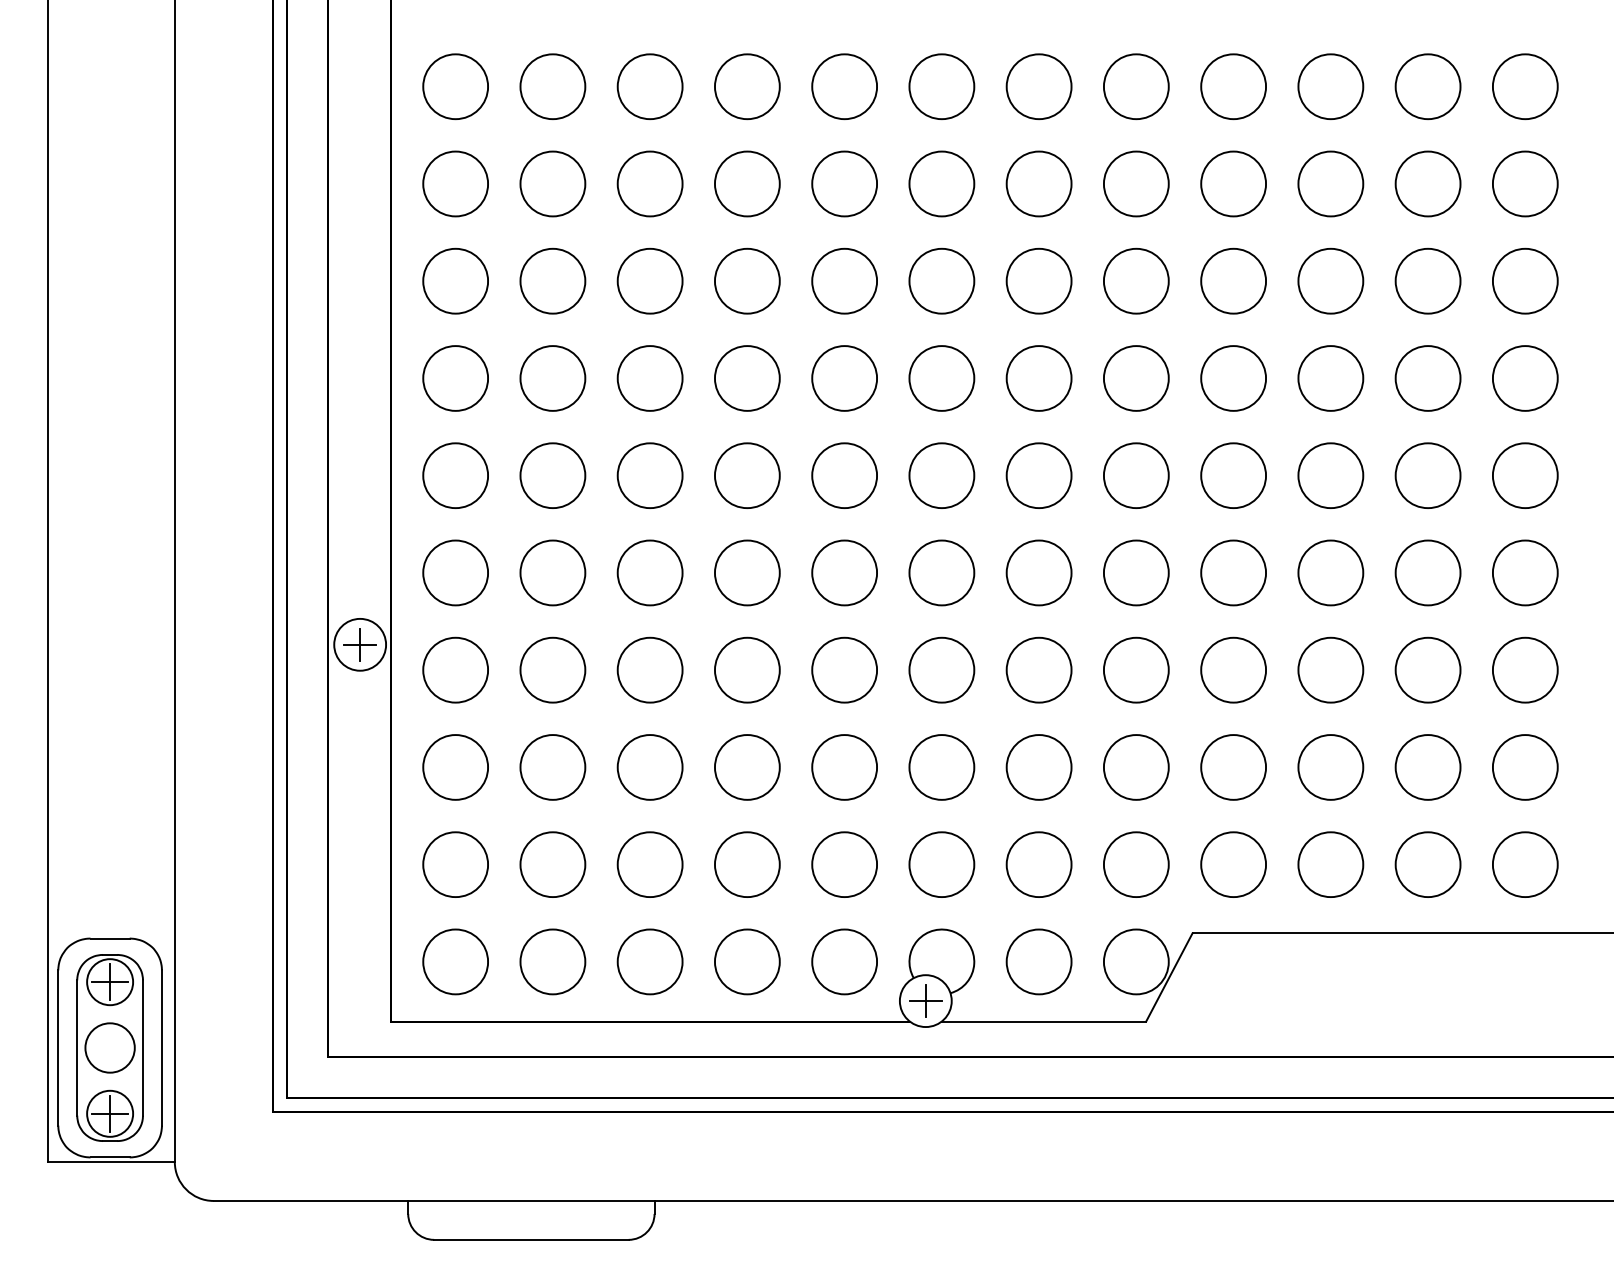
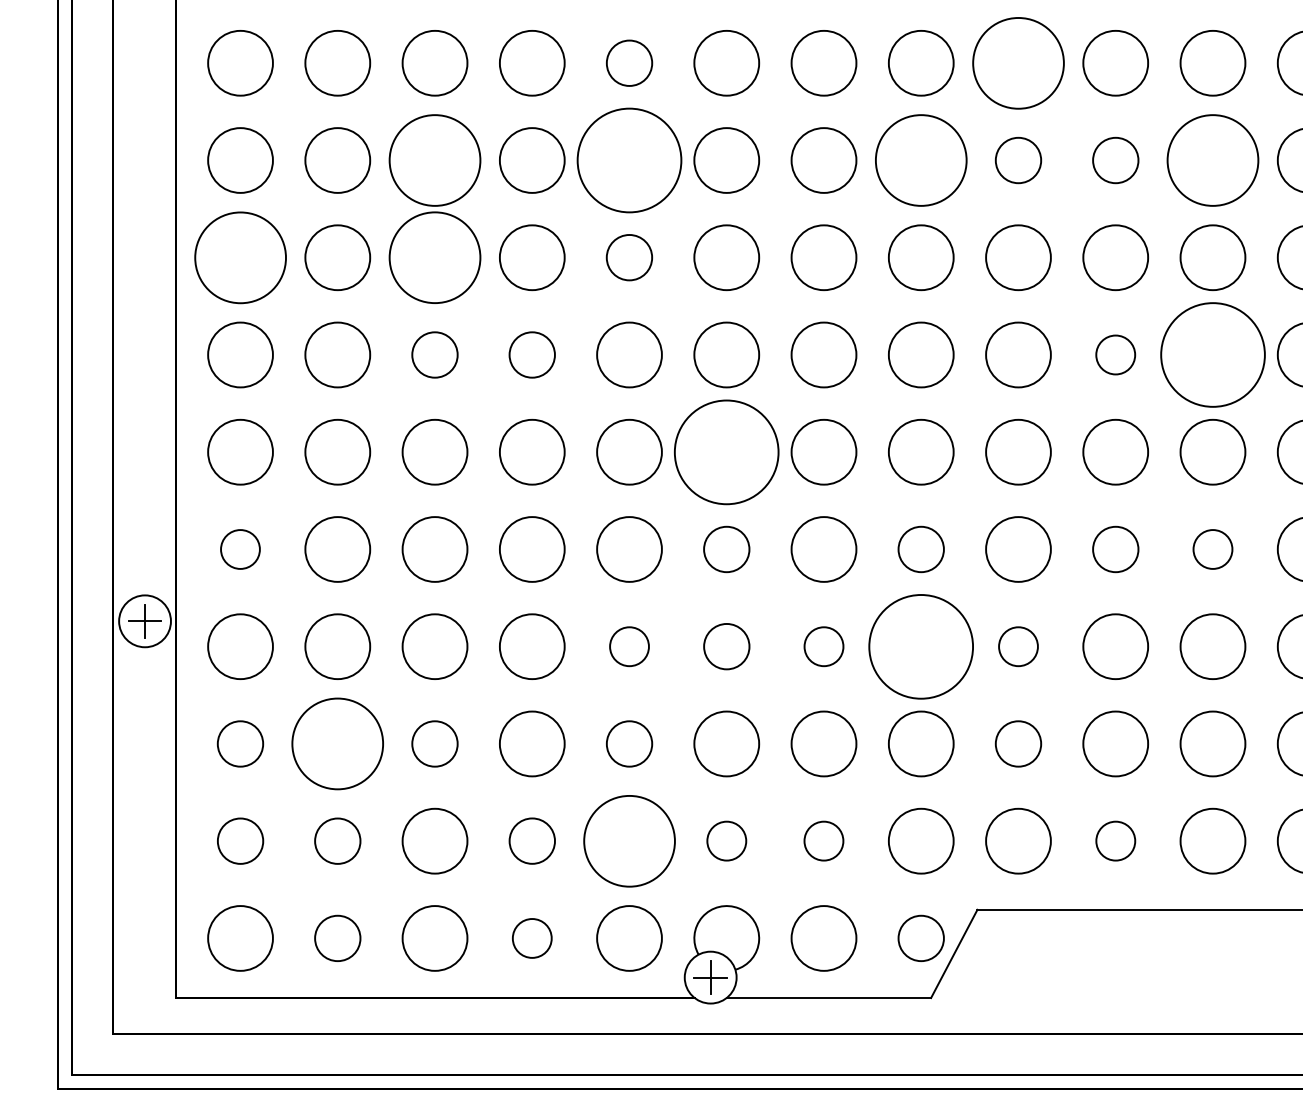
circle: (844, 86) -> (629, 63), size x0.7
circle: (1233, 86) -> (1018, 63), size x1.4
circle: (649, 183) -> (434, 160), size x1.4
circle: (844, 183) -> (629, 160), size x1.6
circle: (1135, 183) -> (920, 160), size x1.4
circle: (1233, 183) -> (1018, 160), size x0.7
circle: (1330, 183) -> (1115, 160), size x0.7
circle: (1427, 183) -> (1212, 160), size x1.4
circle: (455, 280) -> (240, 257), size x1.4
circle: (649, 280) -> (434, 257), size x1.4
circle: (844, 280) -> (629, 257), size x0.7
circle: (649, 378) -> (434, 355), size x0.7
circle: (746, 378) -> (531, 355), size x0.7
circle: (1330, 378) -> (1115, 355), size x0.6
circle: (1427, 378) -> (1212, 355), size x1.6
circle: (941, 475) -> (726, 452), size x1.6
circle: (455, 572) -> (240, 549), size x0.6
circle: (941, 572) -> (726, 549), size x0.7
circle: (1135, 572) -> (920, 549), size x0.7
circle: (1330, 572) -> (1115, 549), size x0.7
circle: (1427, 572) -> (1212, 549), size x0.6
circle: (844, 669) -> (629, 646), size x0.6
circle: (941, 669) -> (726, 646), size x0.7
circle: (1038, 669) -> (823, 646), size x0.6
circle: (1136, 669) -> (921, 646), size x1.6
circle: (1233, 669) -> (1018, 646), size x0.6
circle: (455, 767) -> (240, 744), size x0.7
circle: (552, 767) -> (337, 744), size x1.4
circle: (649, 767) -> (434, 744), size x0.7
circle: (844, 767) -> (629, 744), size x0.7
circle: (1233, 767) -> (1018, 744), size x0.7
circle: (455, 864) -> (240, 841), size x0.7
circle: (552, 864) -> (337, 841), size x0.7
circle: (747, 864) -> (532, 841), size x0.7
circle: (844, 864) -> (629, 841), size x1.4
circle: (941, 864) -> (726, 841), size x0.6
circle: (1038, 864) -> (823, 841), size x0.6
circle: (1330, 864) -> (1115, 841), size x0.6
circle: (552, 961) -> (337, 938), size x0.7
circle: (746, 961) -> (531, 938), size x0.6
circle: (1135, 961) -> (920, 938), size x0.7

